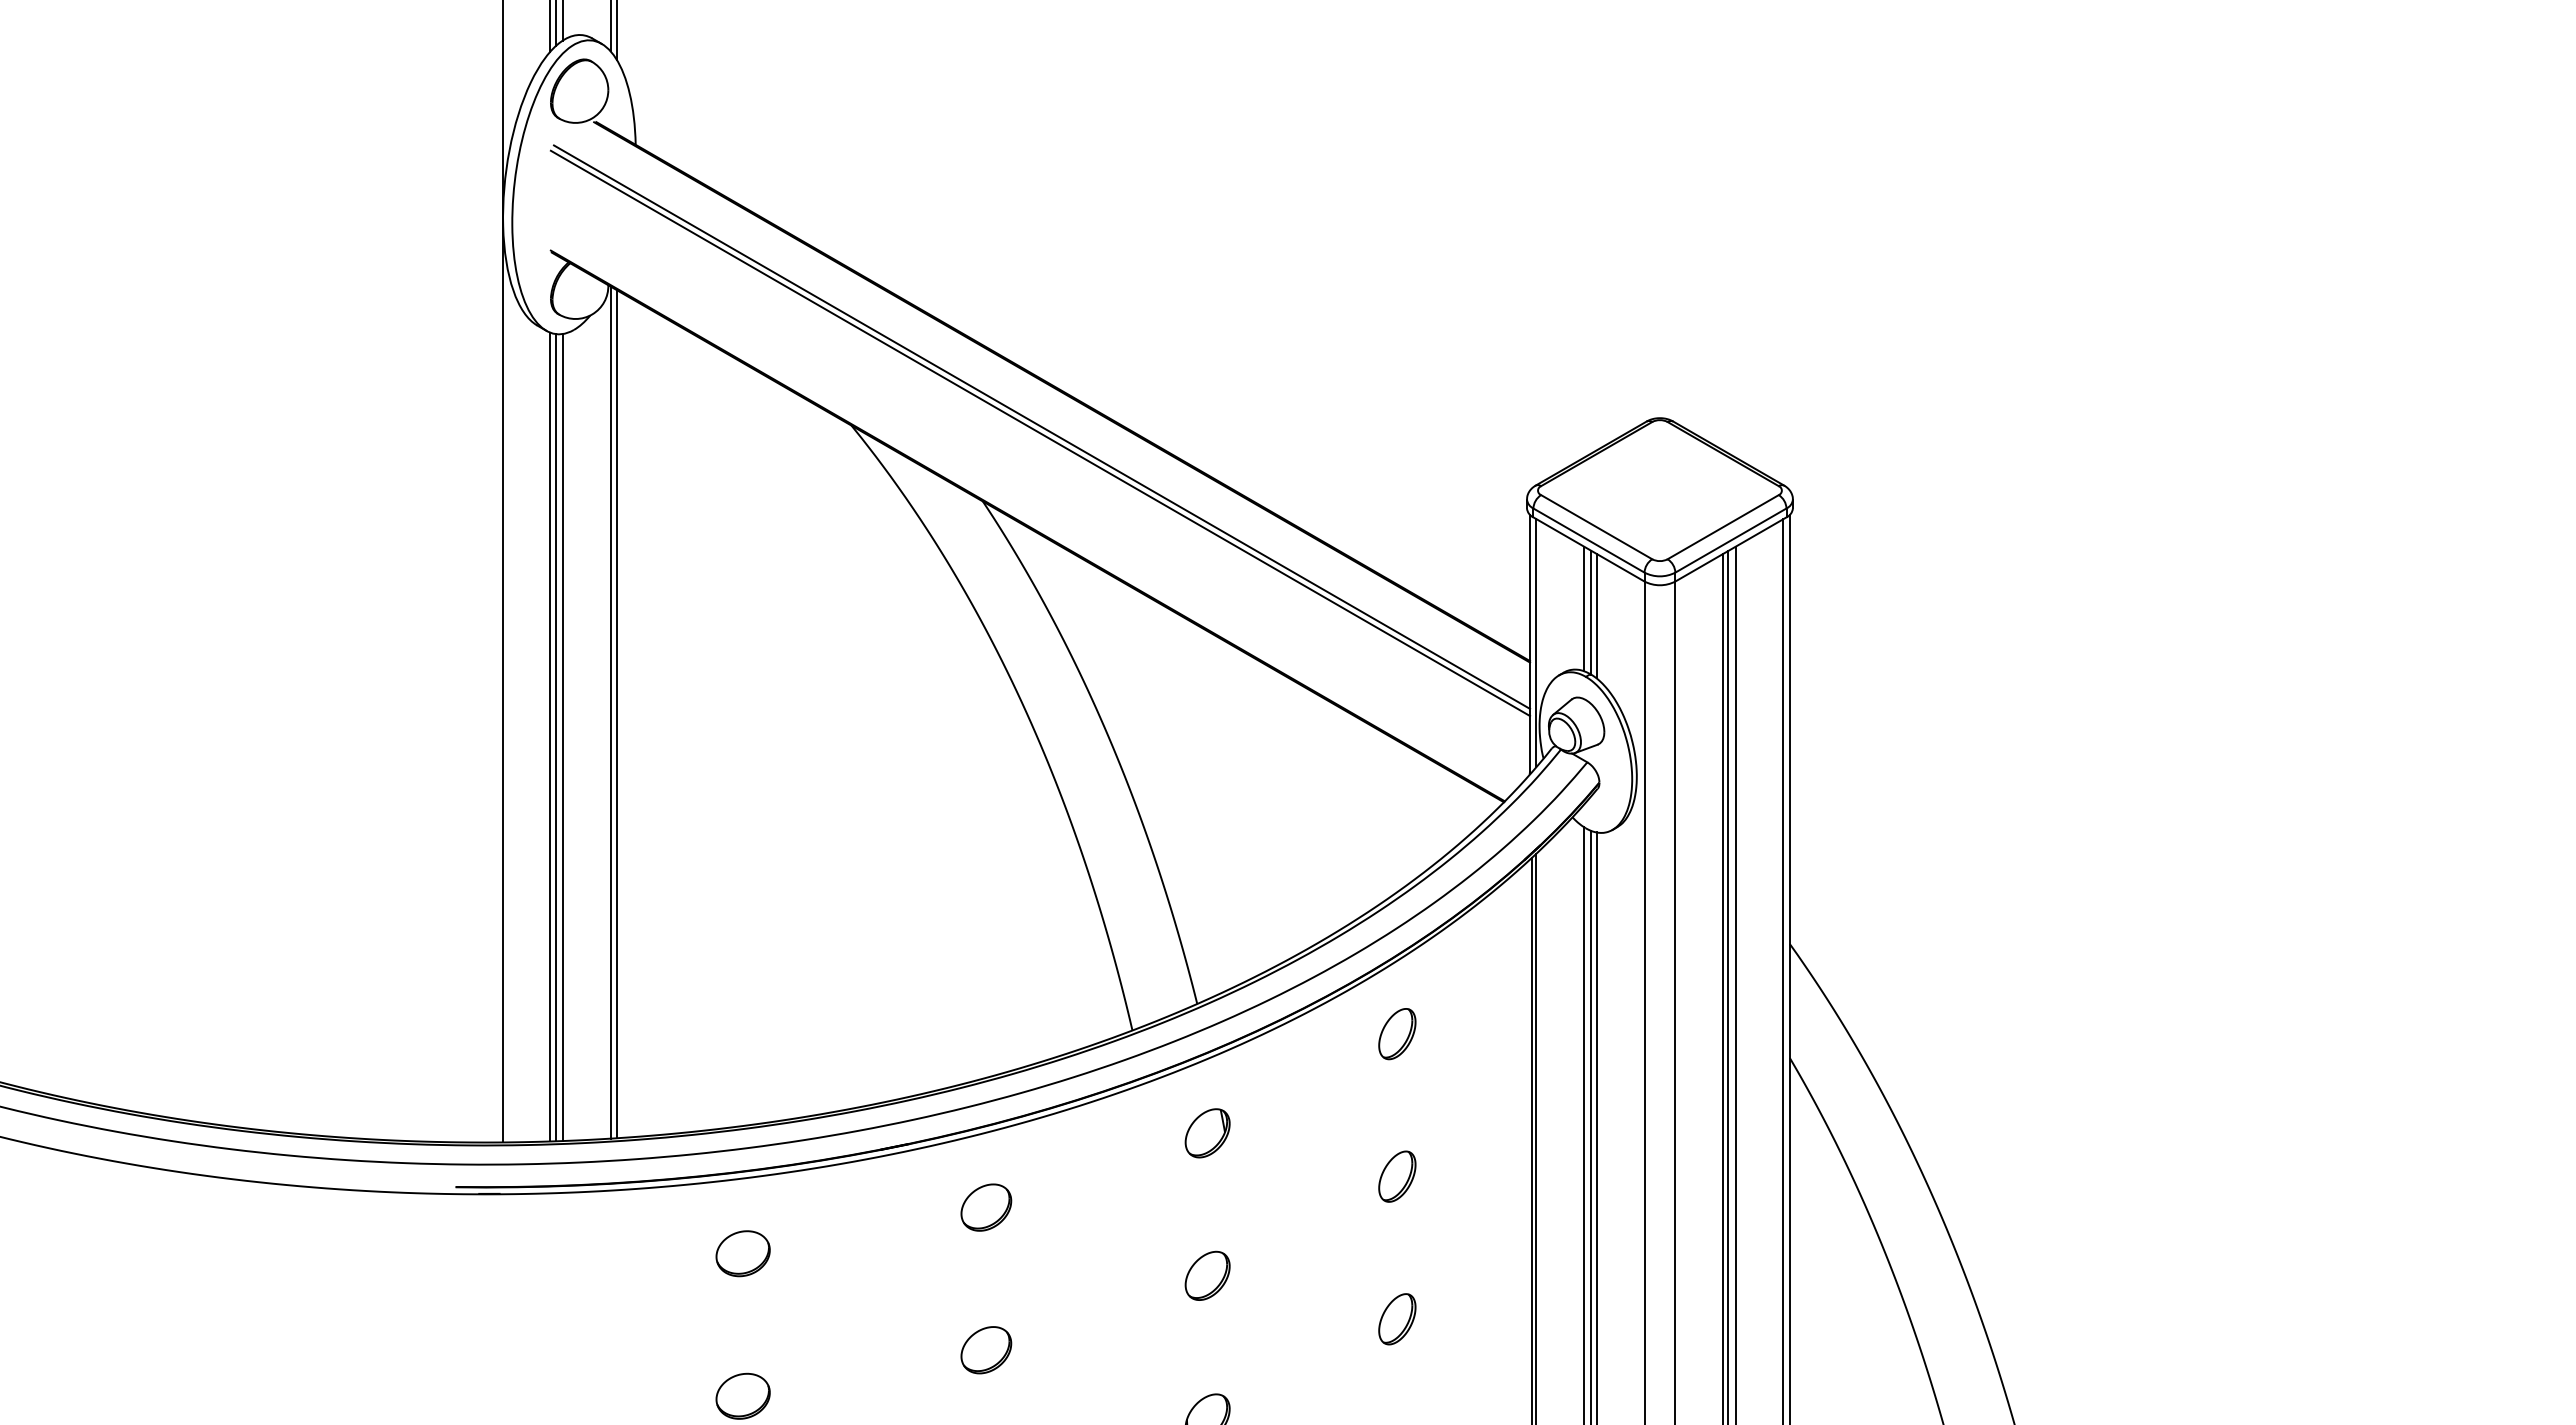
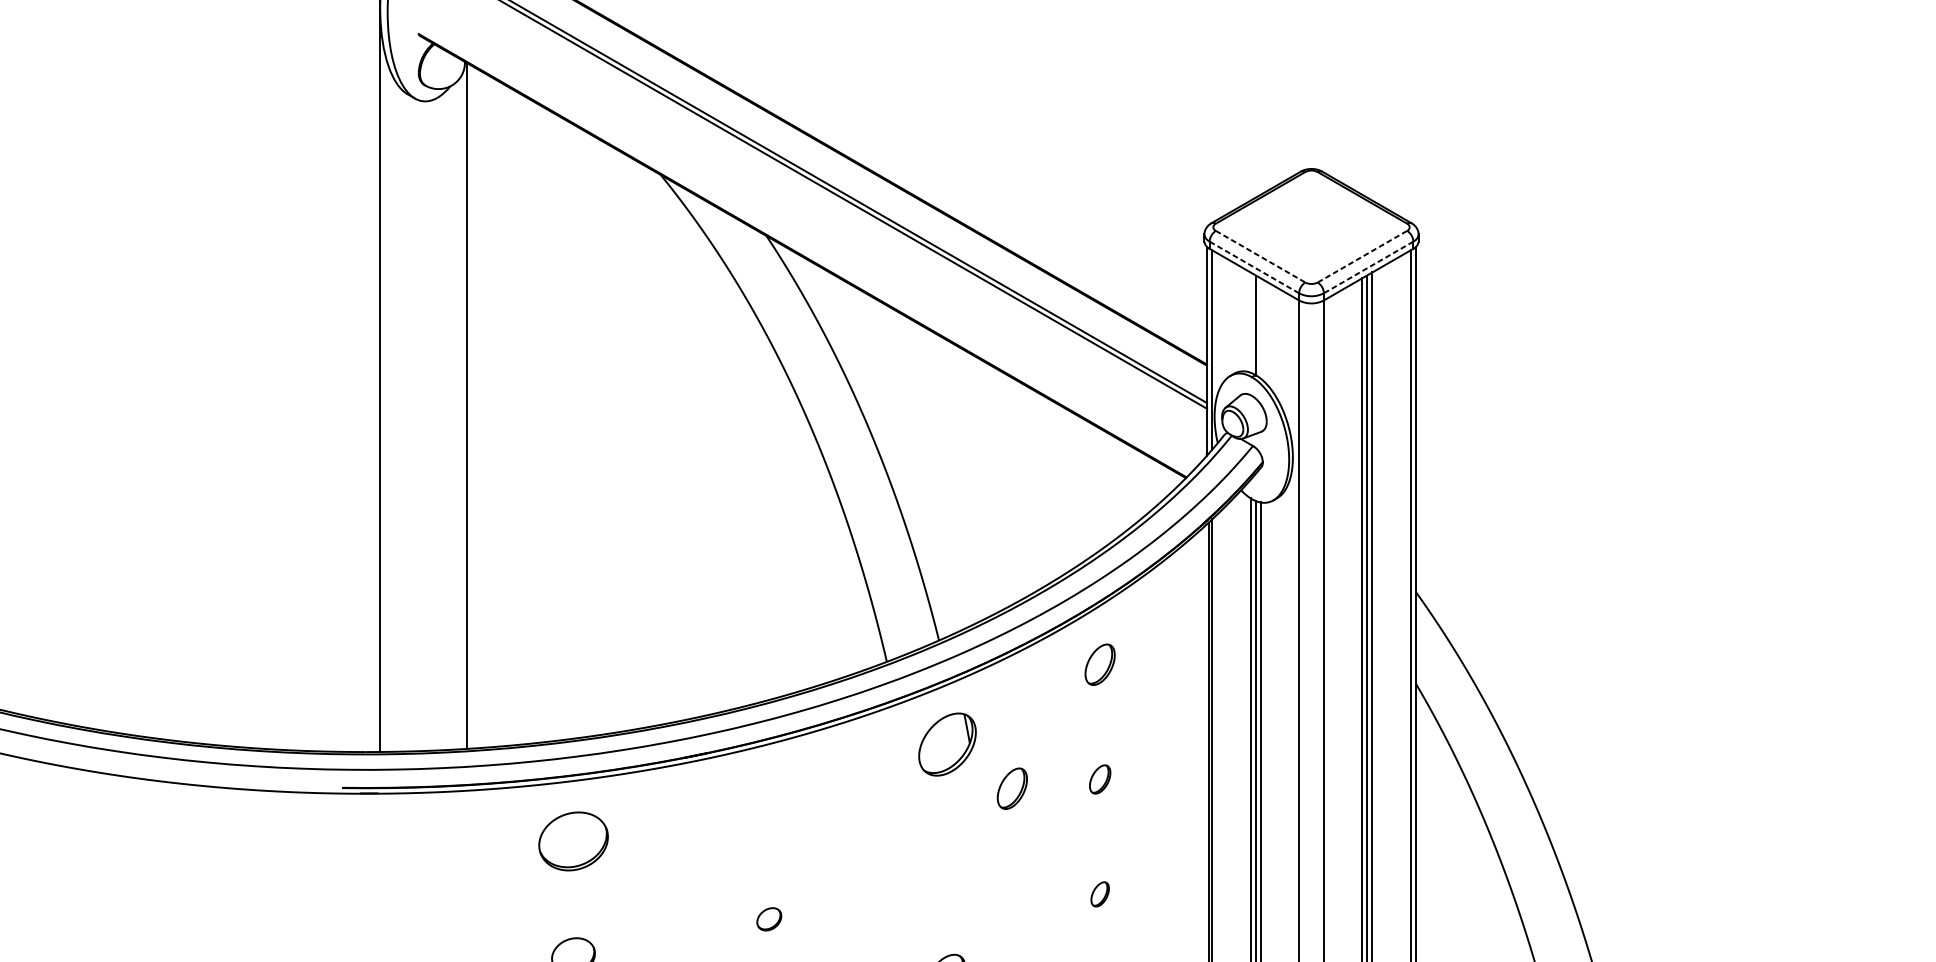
line: (1723, 526) -> (1362, 256), solid -> dashed
line: (1597, 527) -> (1261, 256), solid -> dashed
line: (1588, 540) -> (1254, 267), solid -> dashed
line: (1730, 540) -> (1368, 267), solid -> dashed
line: (1584, 608) -> (1250, 322), removed
line: (1596, 615) -> (1260, 327), removed
line: (617, 714) -> (472, 407), removed
line: (550, 736) -> (418, 425), removed
line: (555, 737) -> (422, 426), removed
line: (562, 737) -> (428, 426), removed
part: (1207, 1133) -> (947, 744), size x1.6
part: (1397, 1176) -> (1100, 779), size x0.7
part: (1288, 1188) -> (1012, 789), added
part: (986, 1207) -> (769, 804), removed
part: (742, 1253) -> (572, 841), size x1.6
part: (1207, 1275) -> (947, 859), removed
part: (1397, 1319) -> (1100, 894), size x0.6
part: (986, 1350) -> (769, 919), size x0.6

